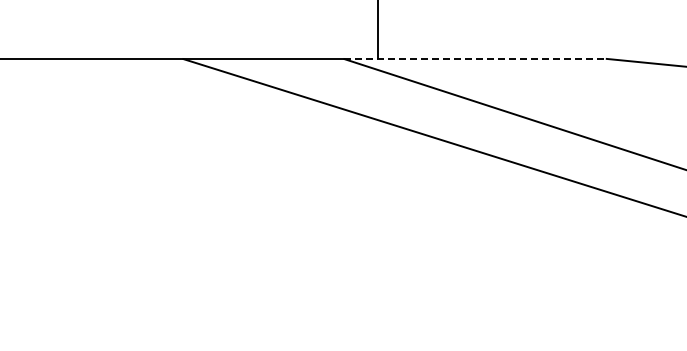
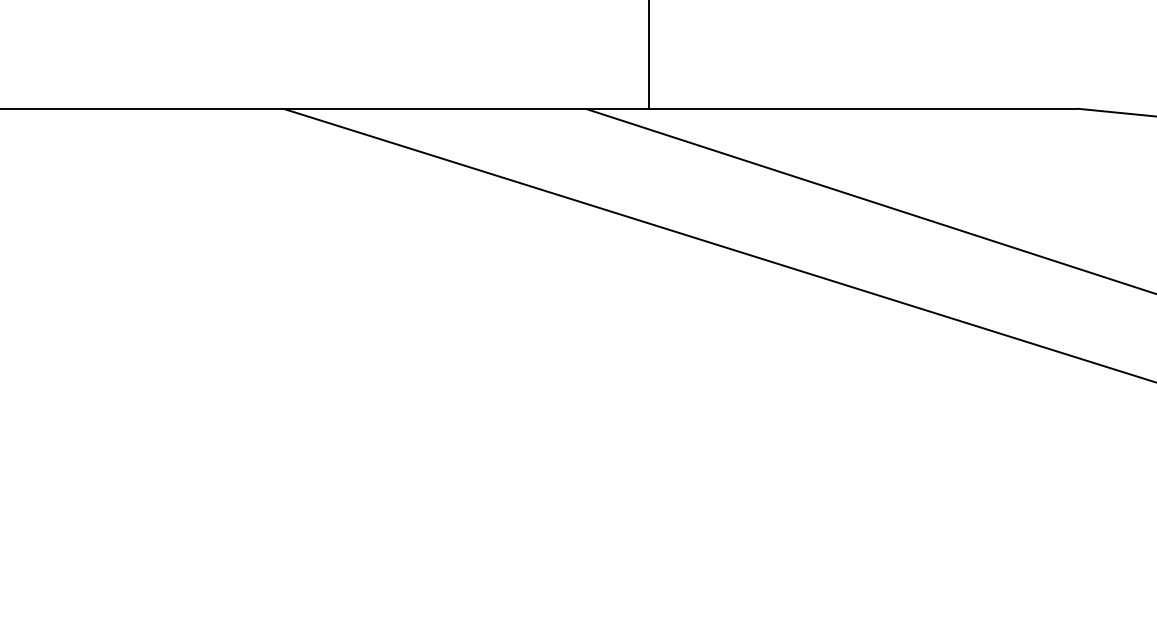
line: (475, 58) -> (833, 108), dashed -> solid

